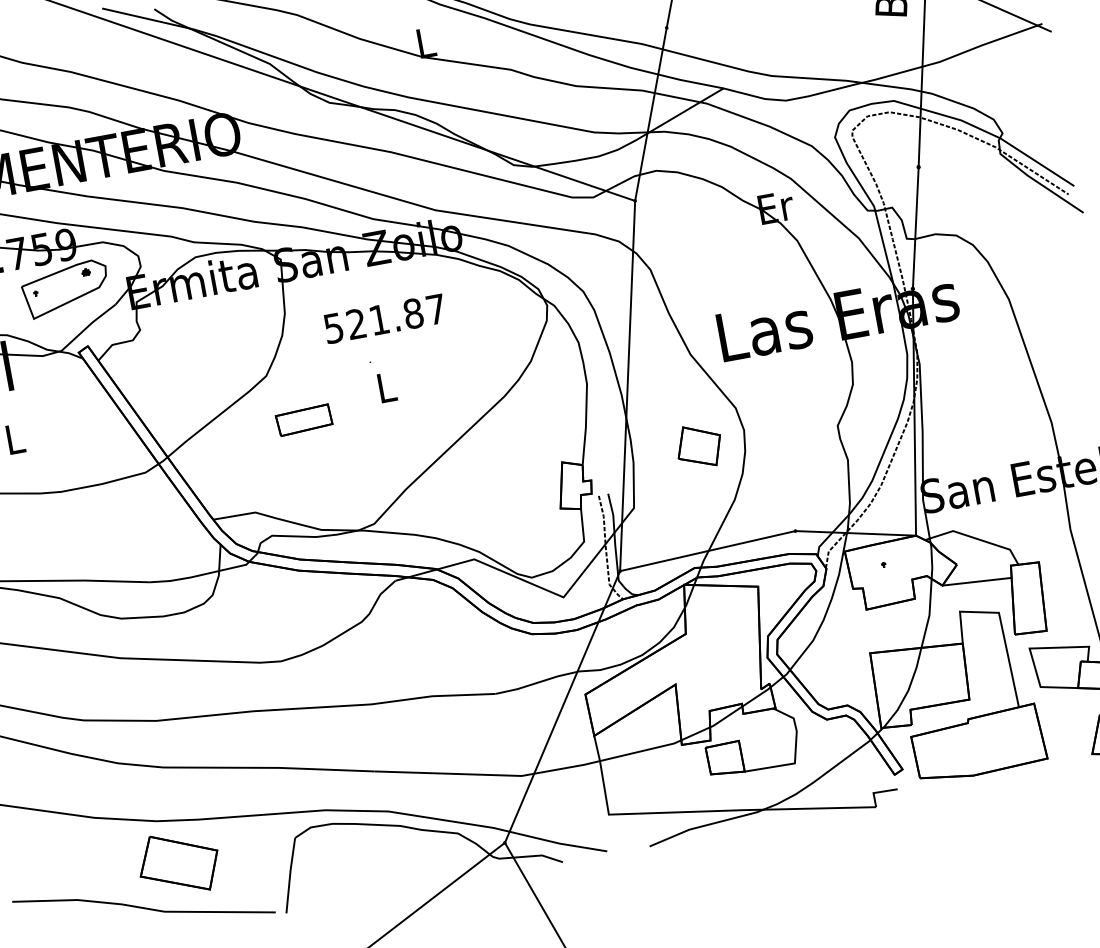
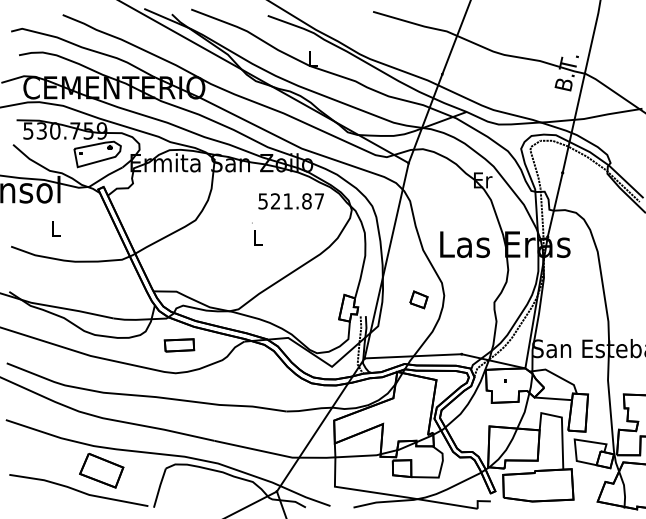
text: (383, 319) -> (290, 201), moved
part: (304, 420) -> (179, 345), moved
part: (698, 445) -> (418, 299), size x0.71

